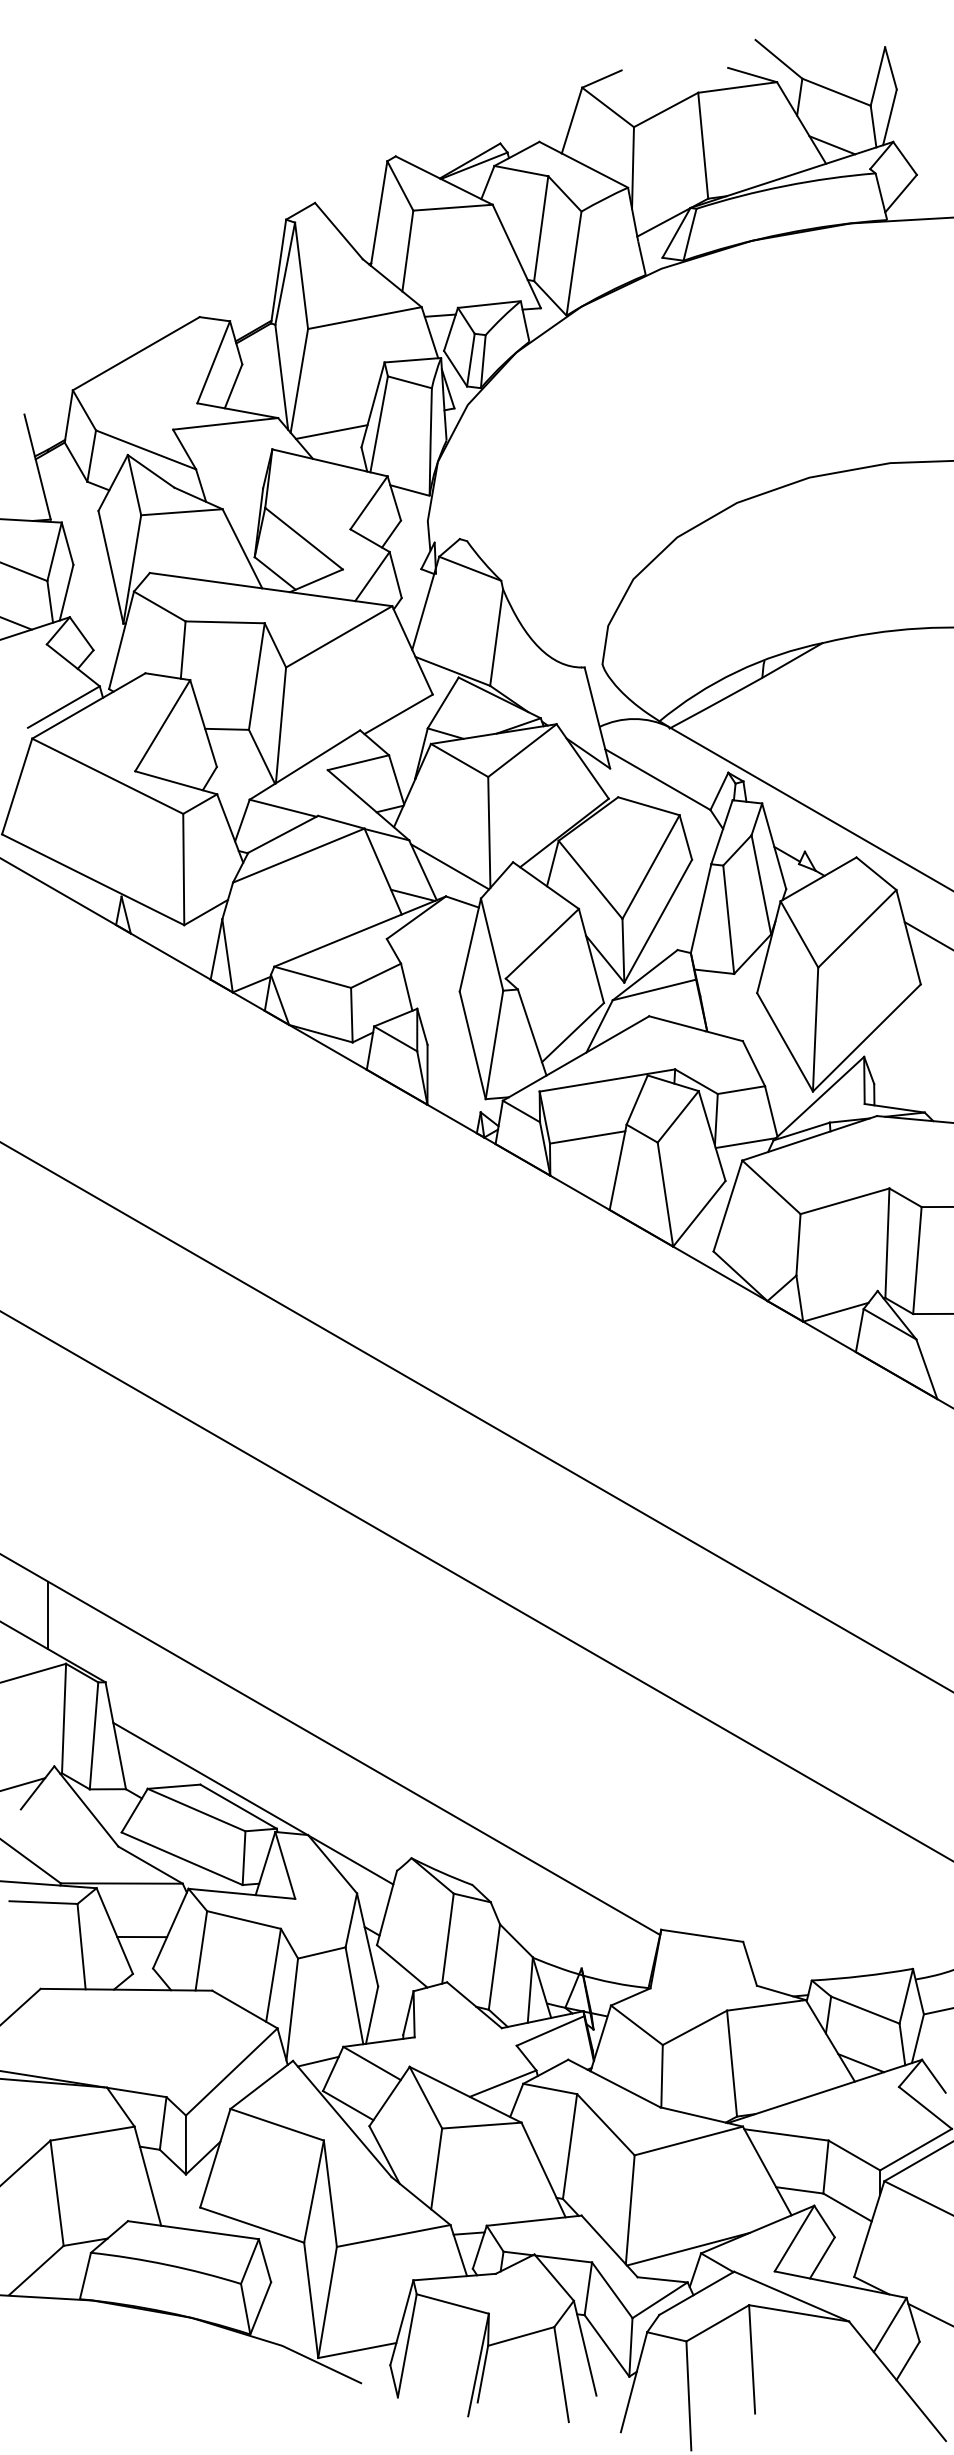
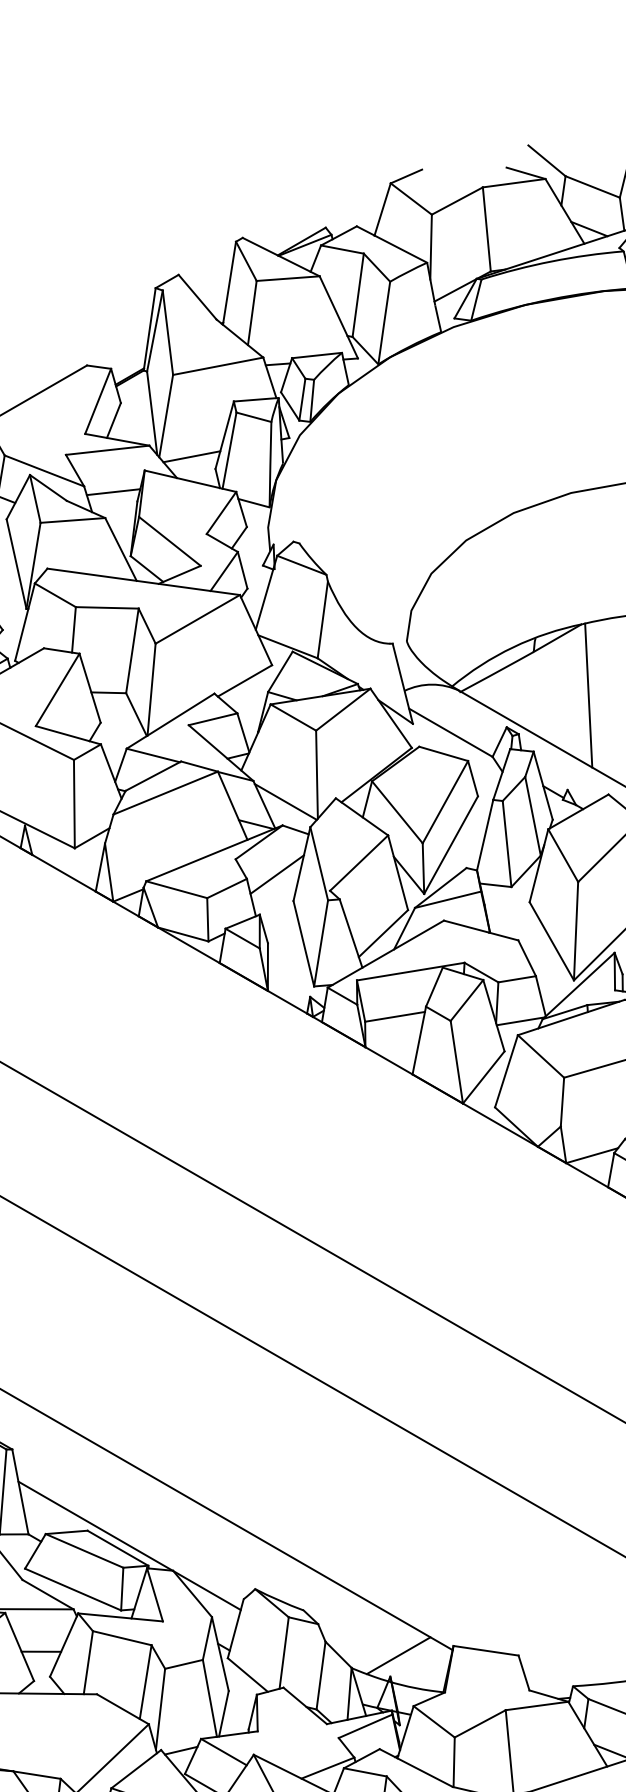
line: (232, 476) -> (113, 492), added
line: (831, 732) -> (588, 695), added
line: (438, 958) -> (276, 874), added
line: (592, 1941) -> (398, 1655), added

